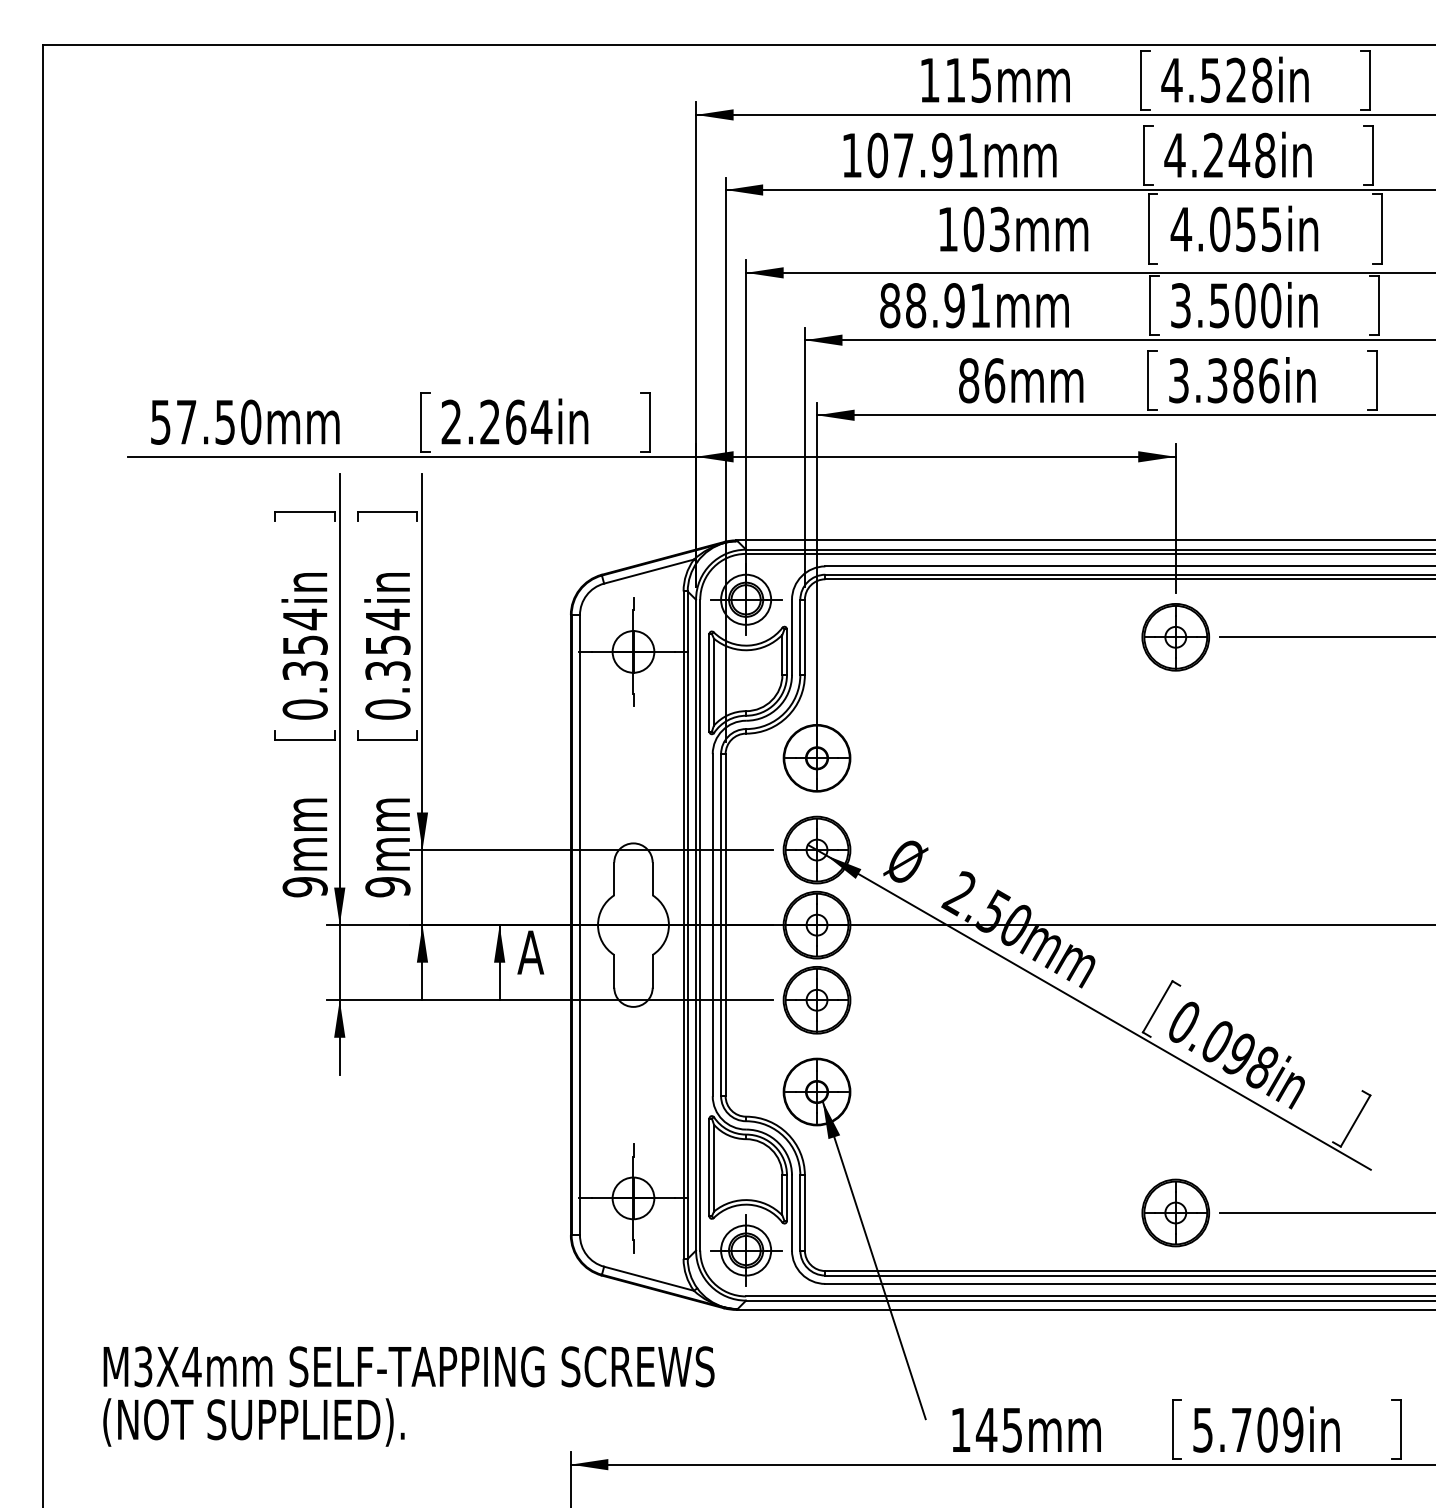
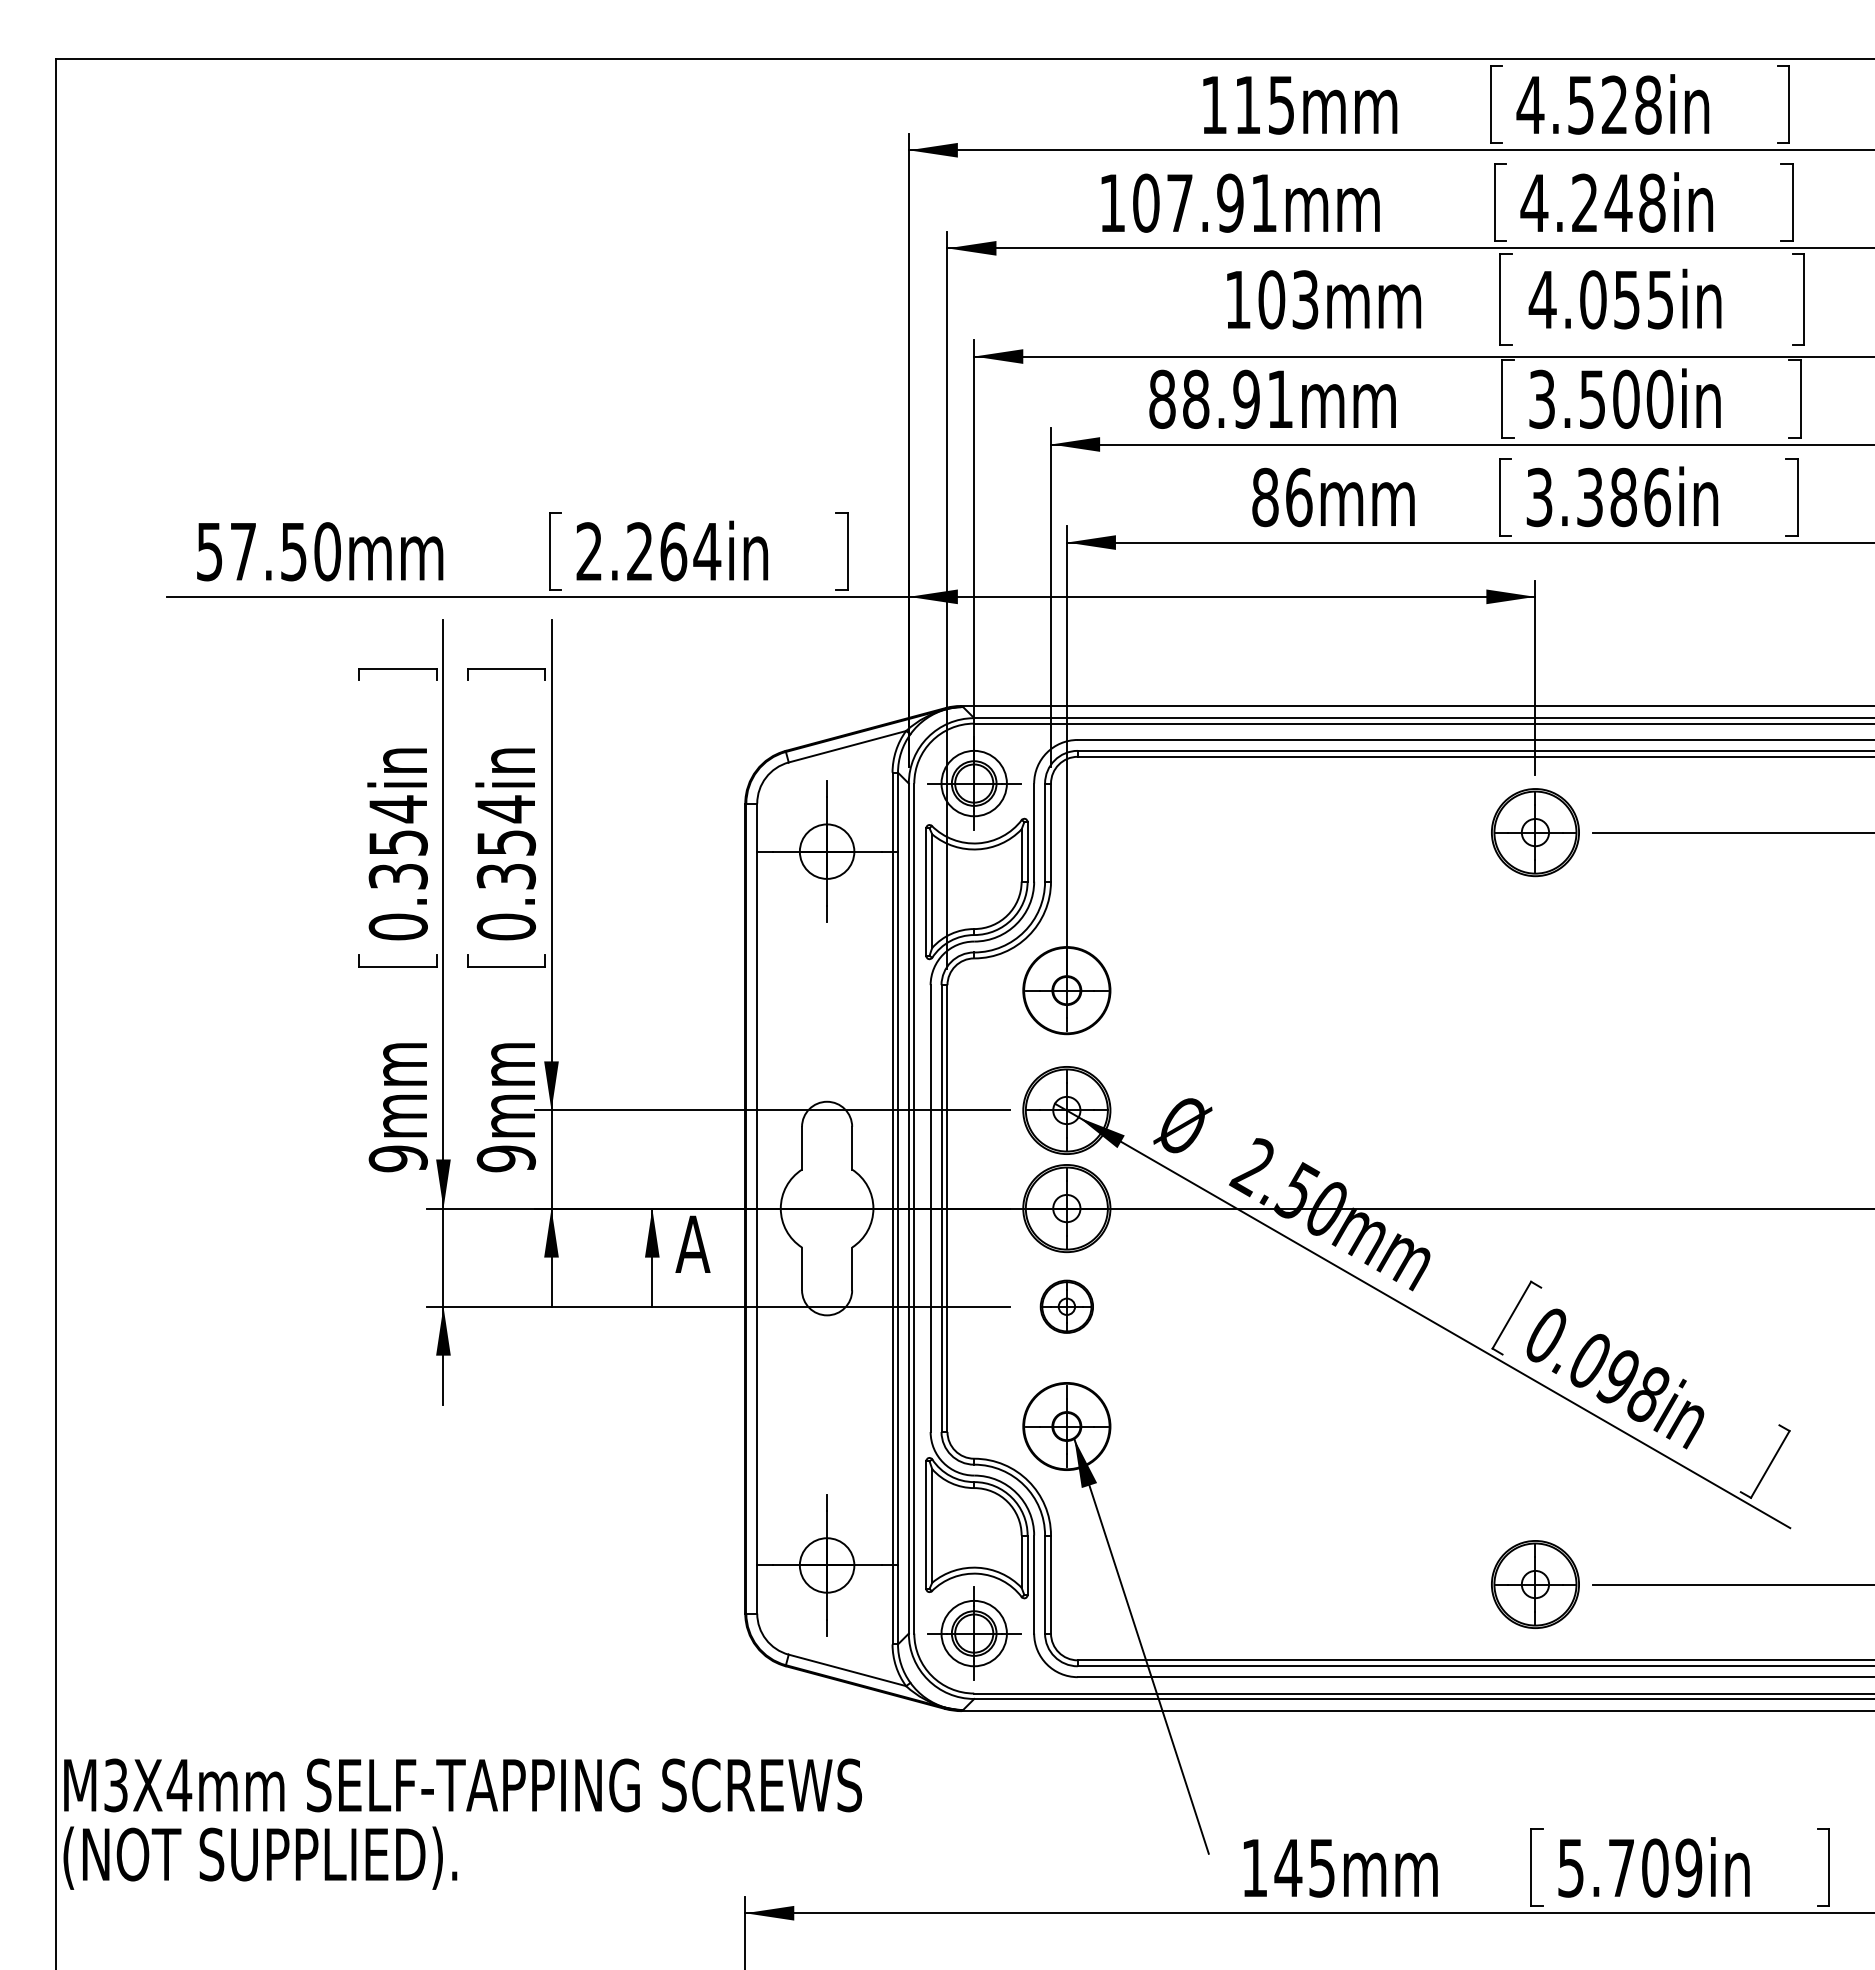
part: (816, 1000) -> (1066, 1306), size x0.6
text: (408, 1395) -> (462, 1823), moved

